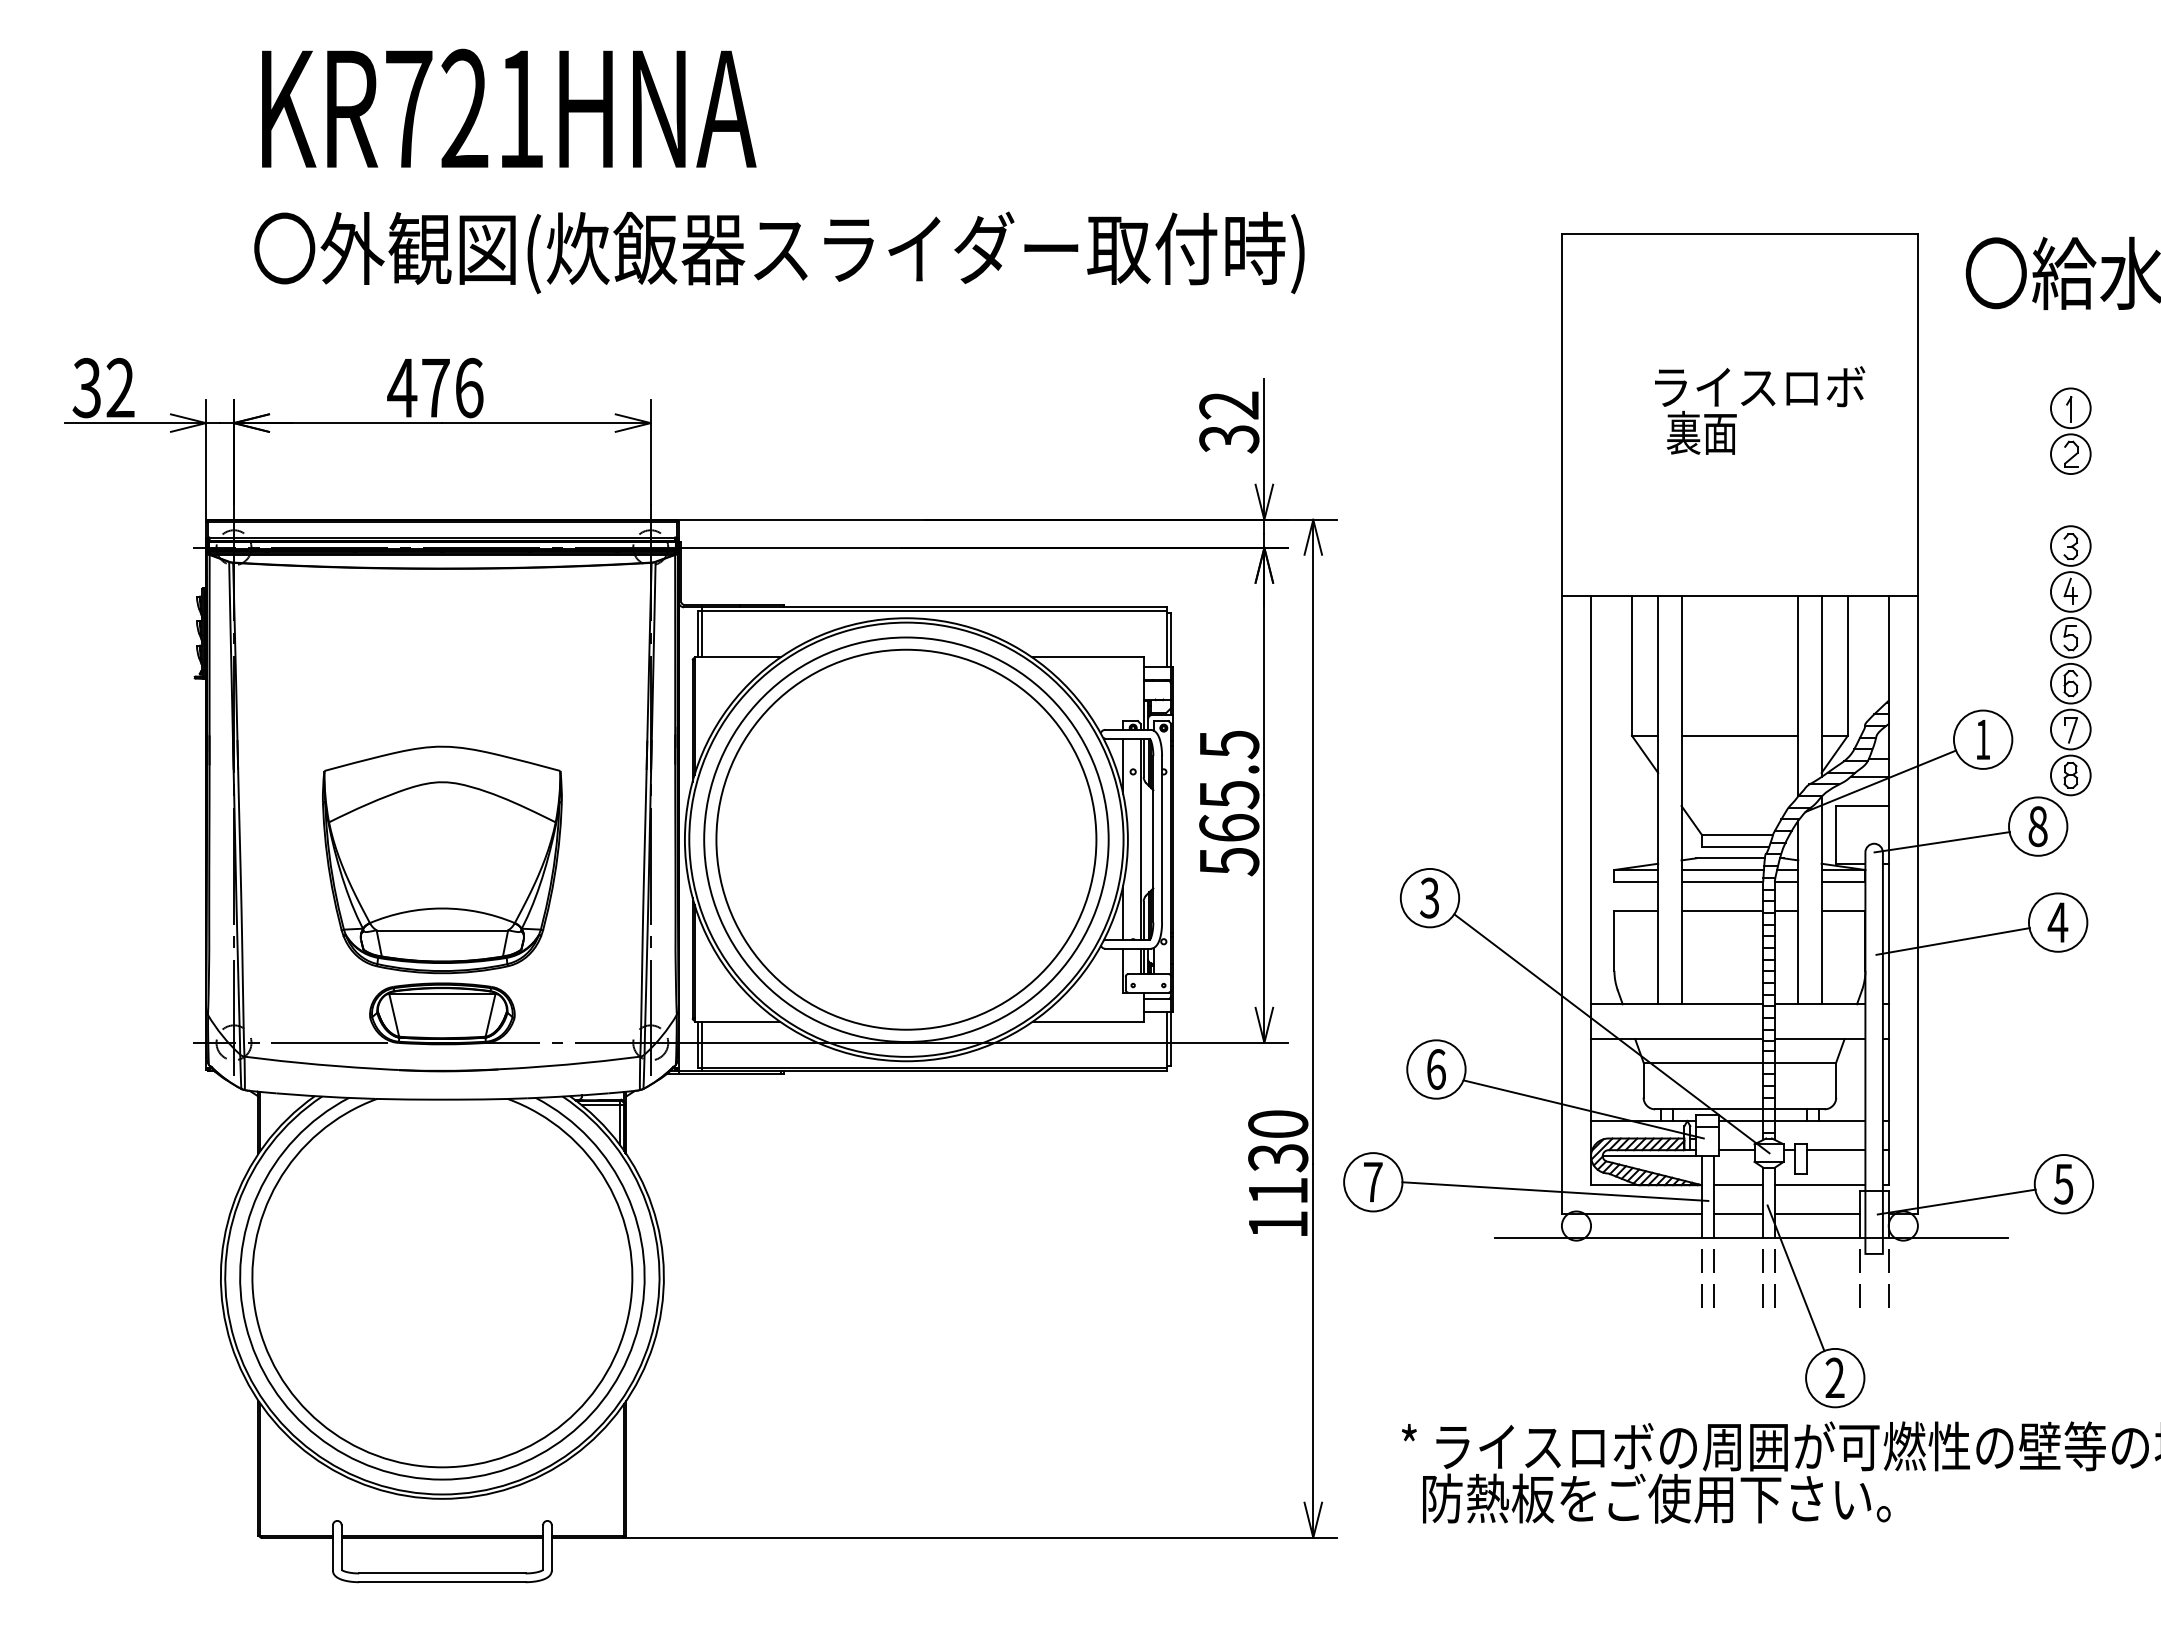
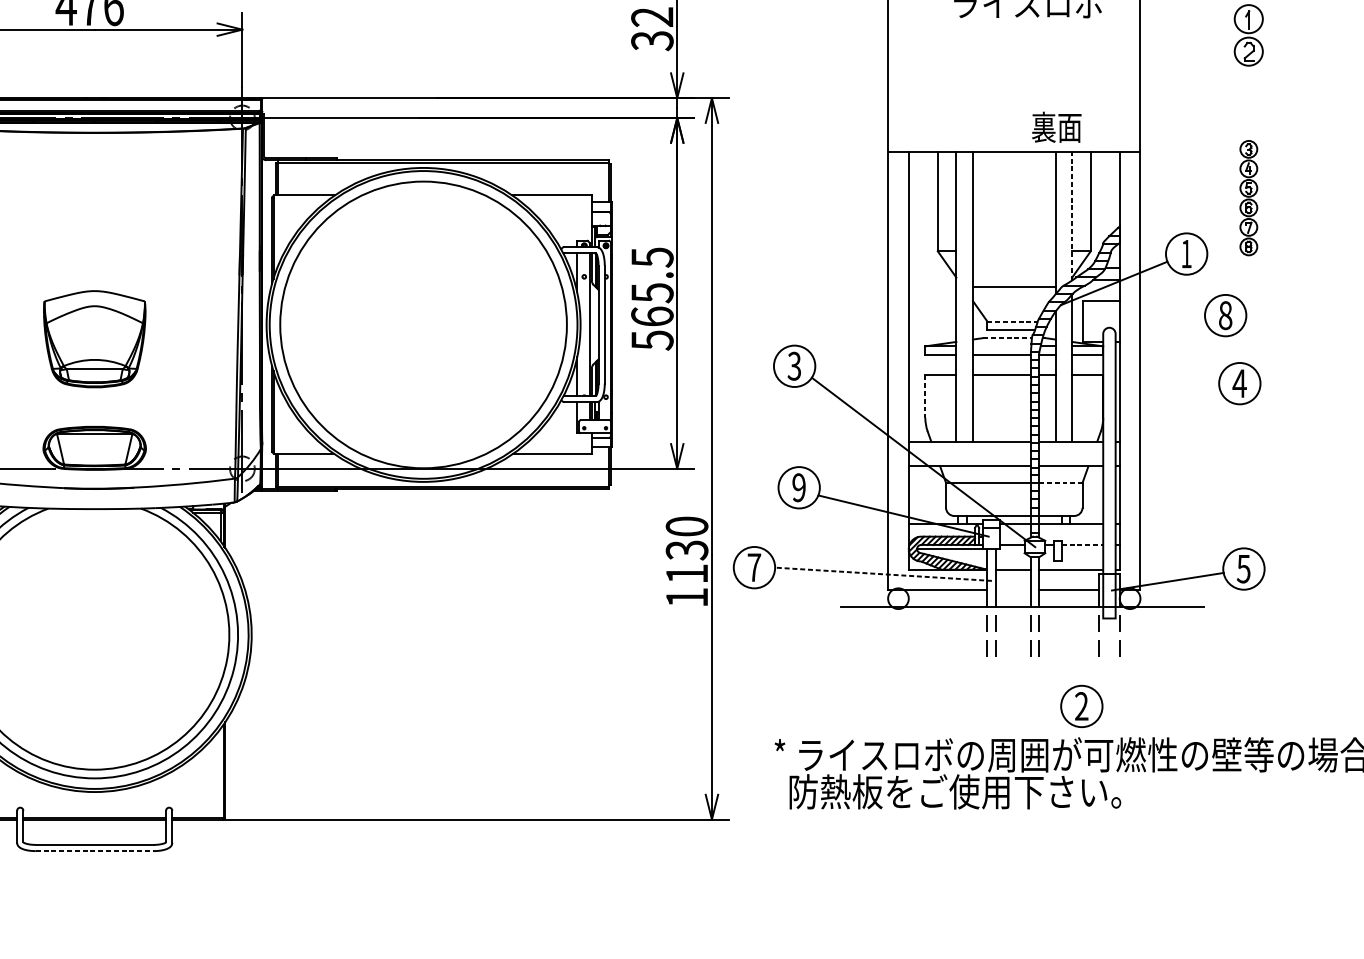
text: (1701, 432) -> (1056, 127), moved
part: (2070, 660) -> (1248, 197), size x0.6
line: (1821, 686) -> (1072, 216), solid -> dashed
line: (1739, 735) -> (1013, 287), moved
line: (1737, 834) -> (1012, 321), solid -> dashed
circle: (906, 839) -> (423, 324), removed
line: (1941, 842) -> (1157, 326), removed
line: (1730, 858) -> (1007, 338), solid -> dashed
part: (442, 859) -> (94, 338), size x0.6
line: (1722, 870) -> (1001, 346), removed
line: (1614, 940) -> (925, 396), solid -> dashed
line: (1952, 941) -> (1164, 397), removed
line: (1805, 1062) -> (1060, 482), solid -> dashed
text: (1435, 1069) -> (798, 487), 6 -> 9
line: (1836, 1150) -> (1082, 545), solid -> dashed
line: (1554, 1191) -> (882, 574), solid -> dashed
line: (1738, 1214) -> (1013, 590), removed
line: (1795, 1277) -> (1053, 635), removed
line: (442, 1582) -> (94, 851), solid -> dashed

